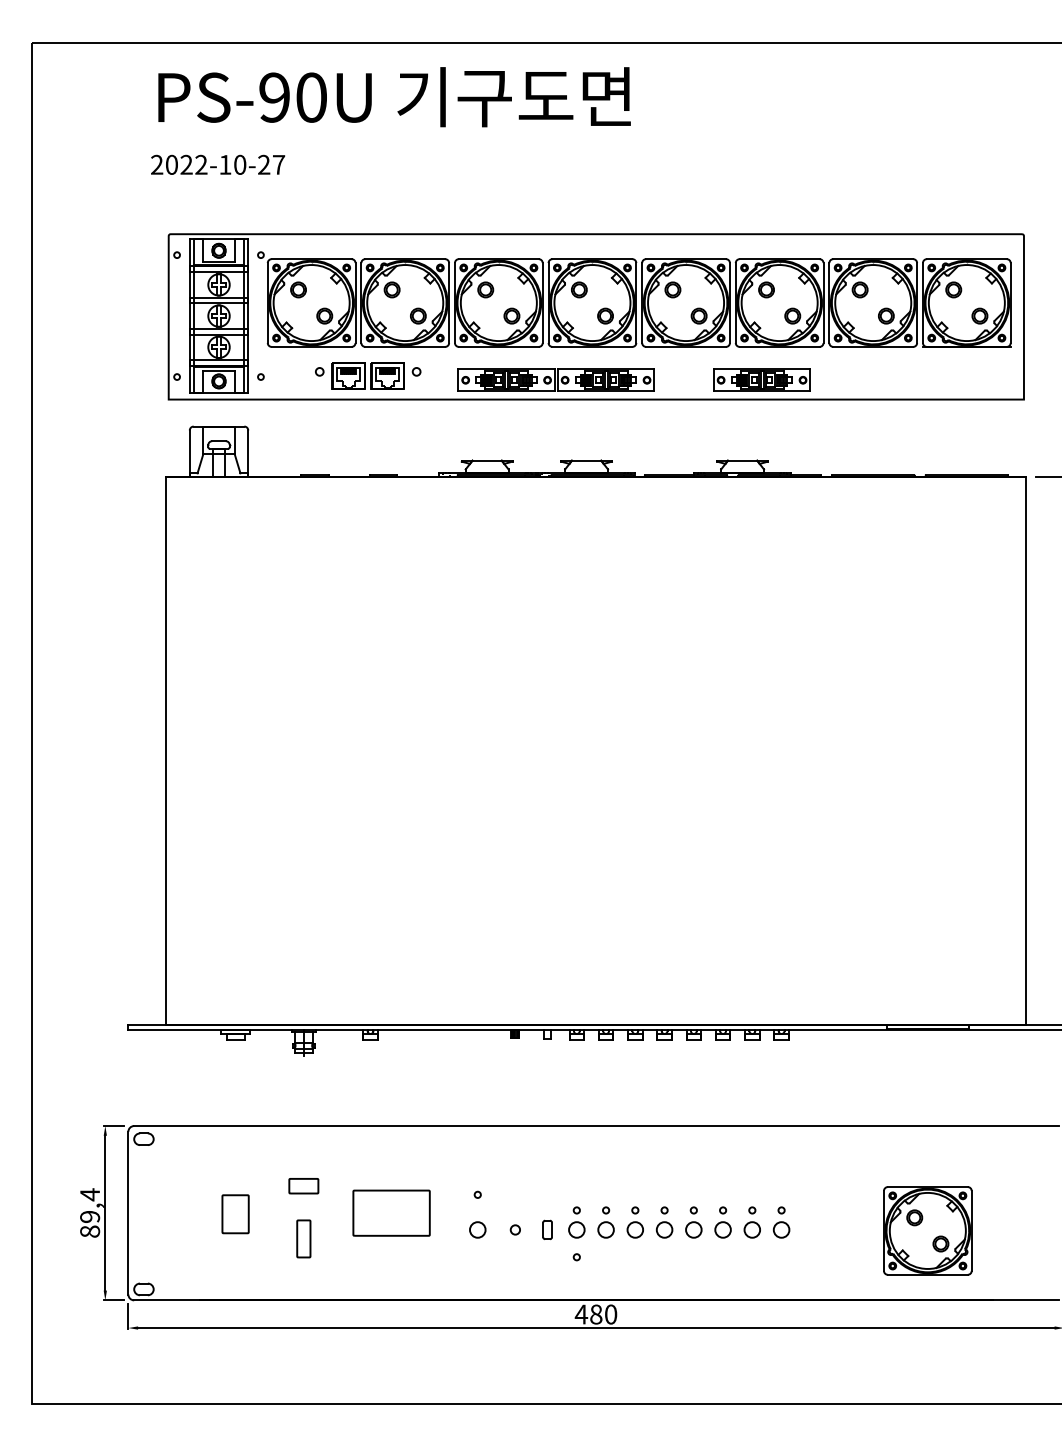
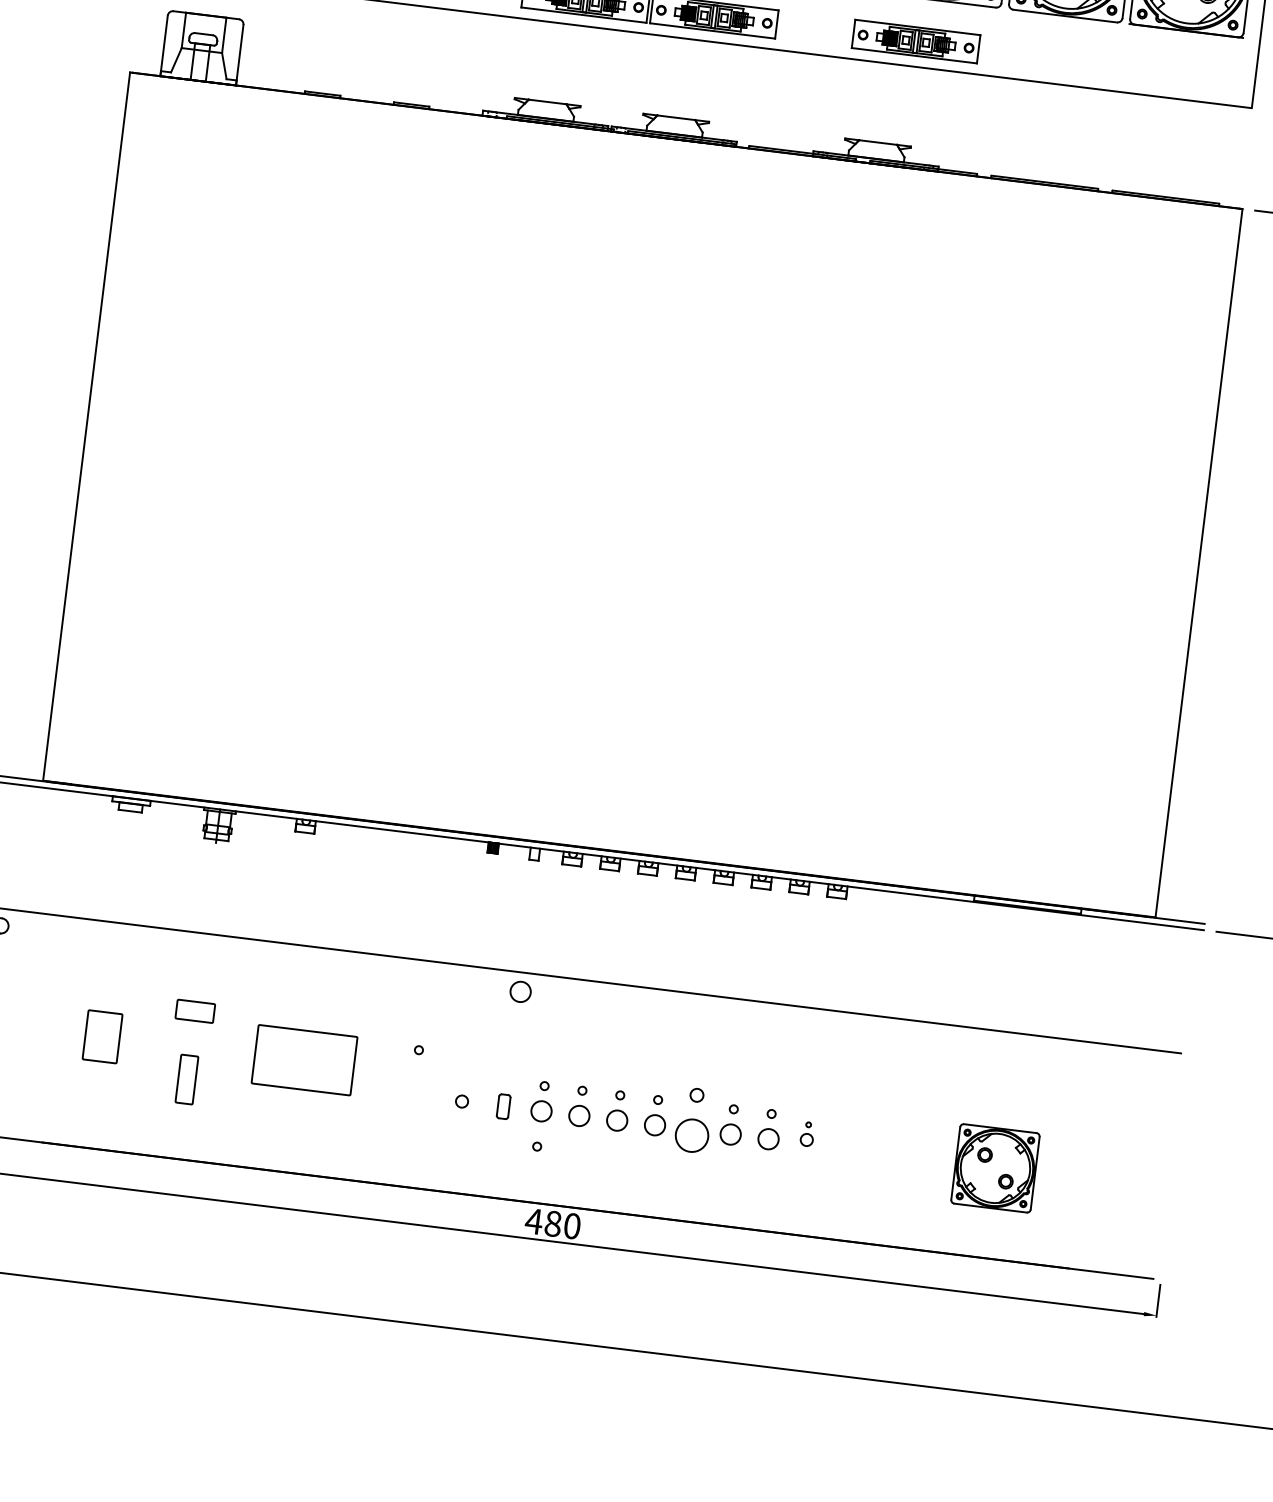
part: (693, 1222) -> (693, 1120), size x1.6
part: (781, 1222) -> (807, 1134), size x0.6
circle: (477, 1229) -> (520, 991), moved
part: (927, 1230) -> (995, 1167), size x0.7

